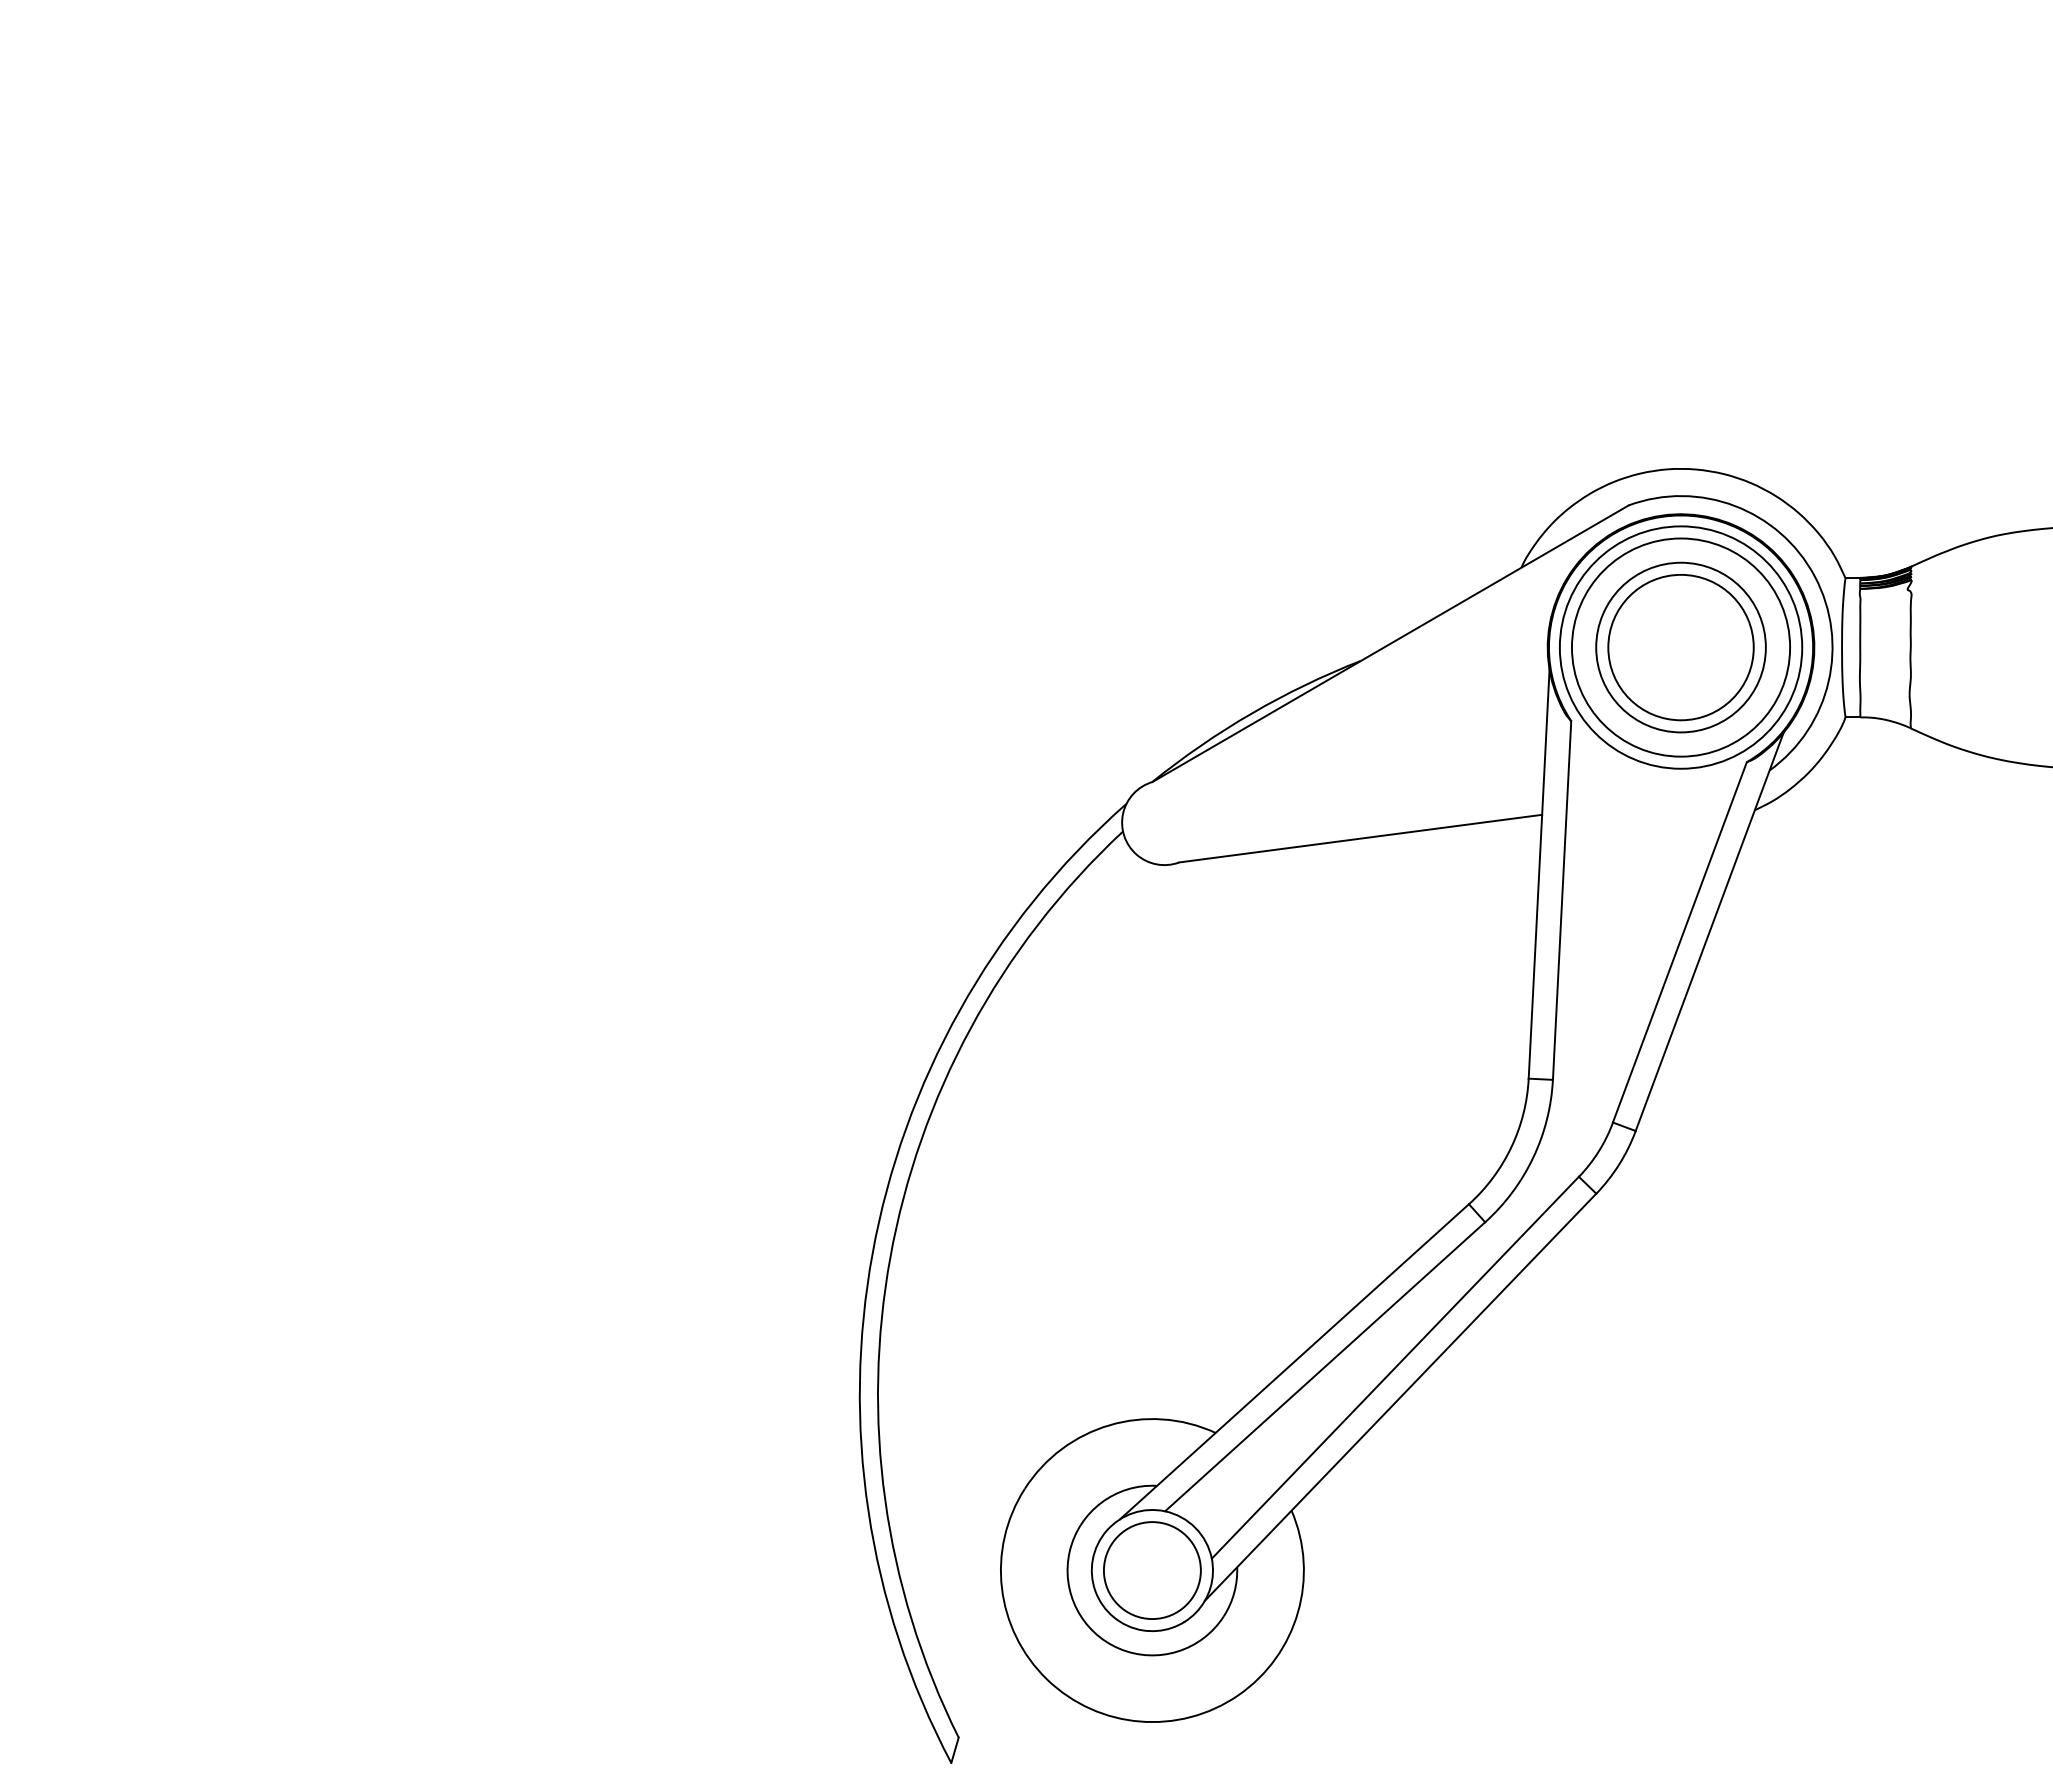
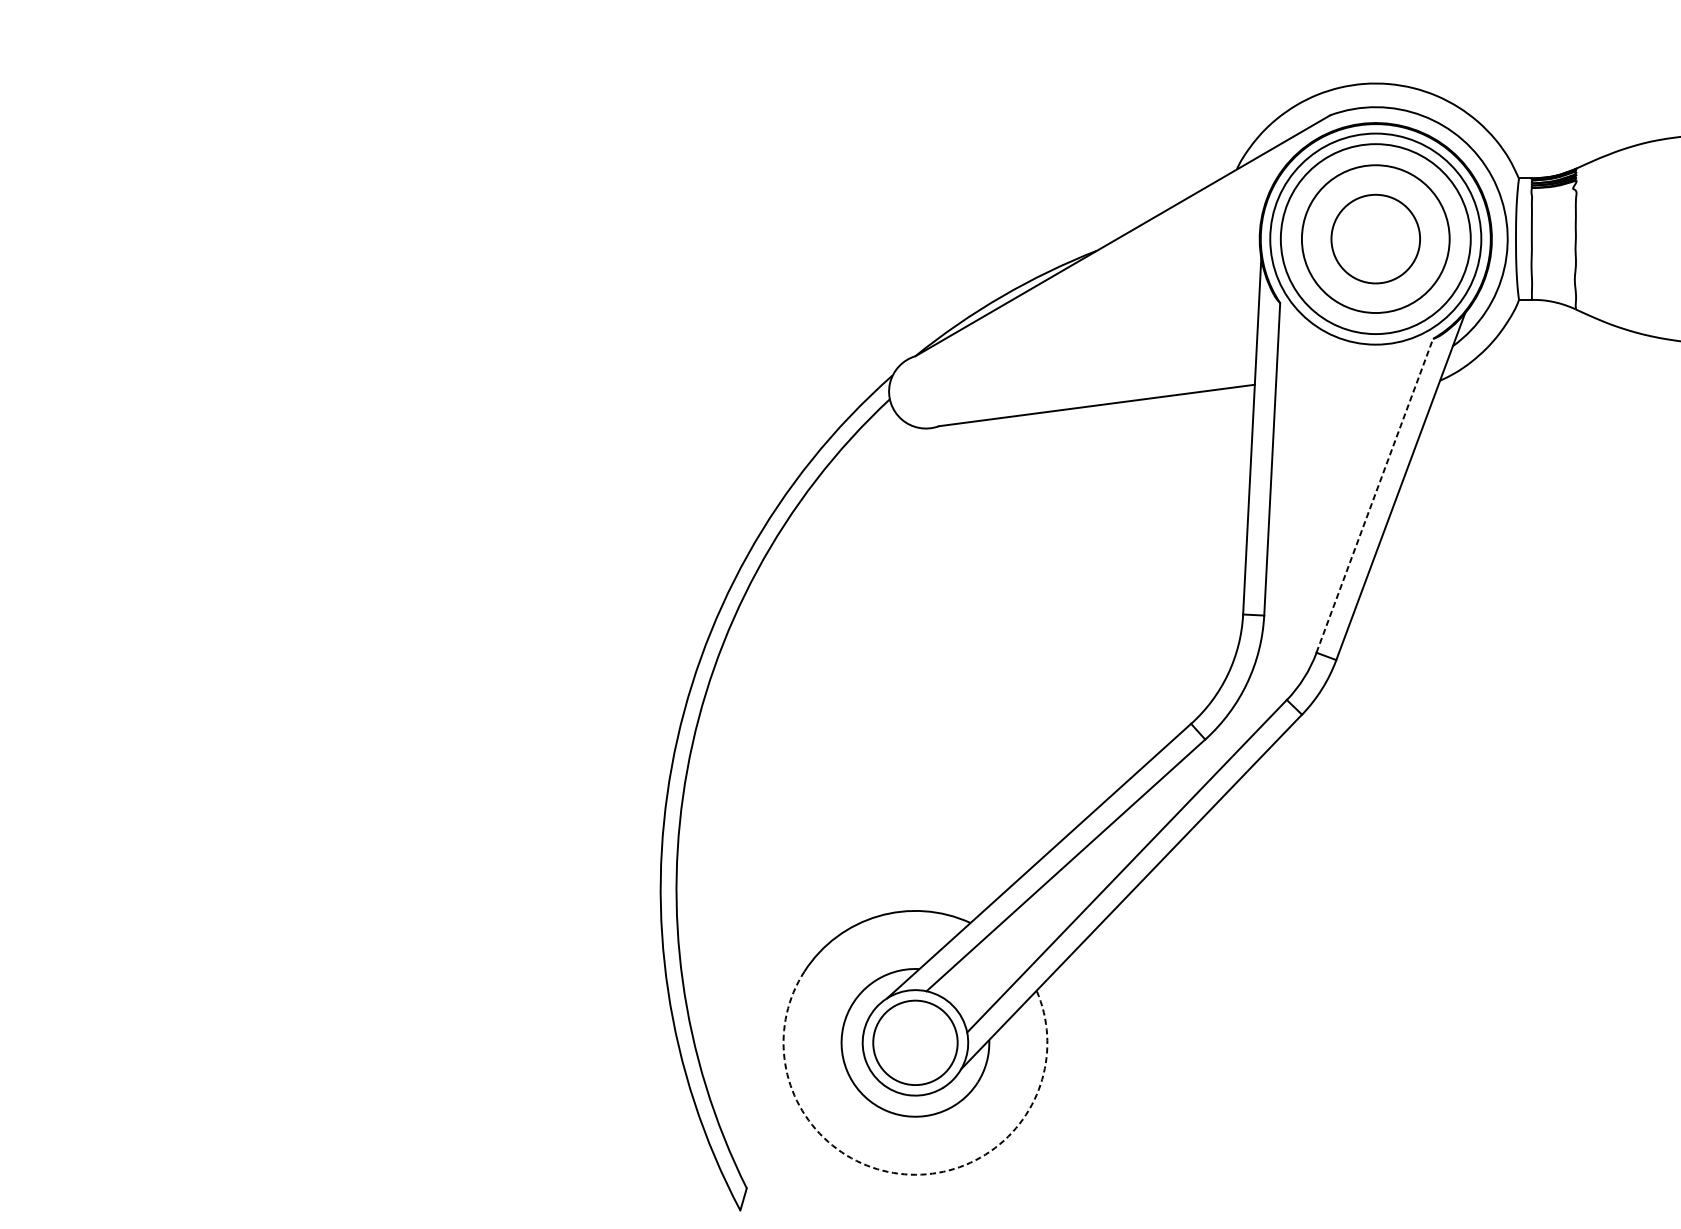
circle: (1680, 647) -> (1375, 239), size x0.7
line: (1680, 941) -> (1375, 495), solid -> dashed
arc: (1140, 1721) -> (905, 1174), solid -> dashed

